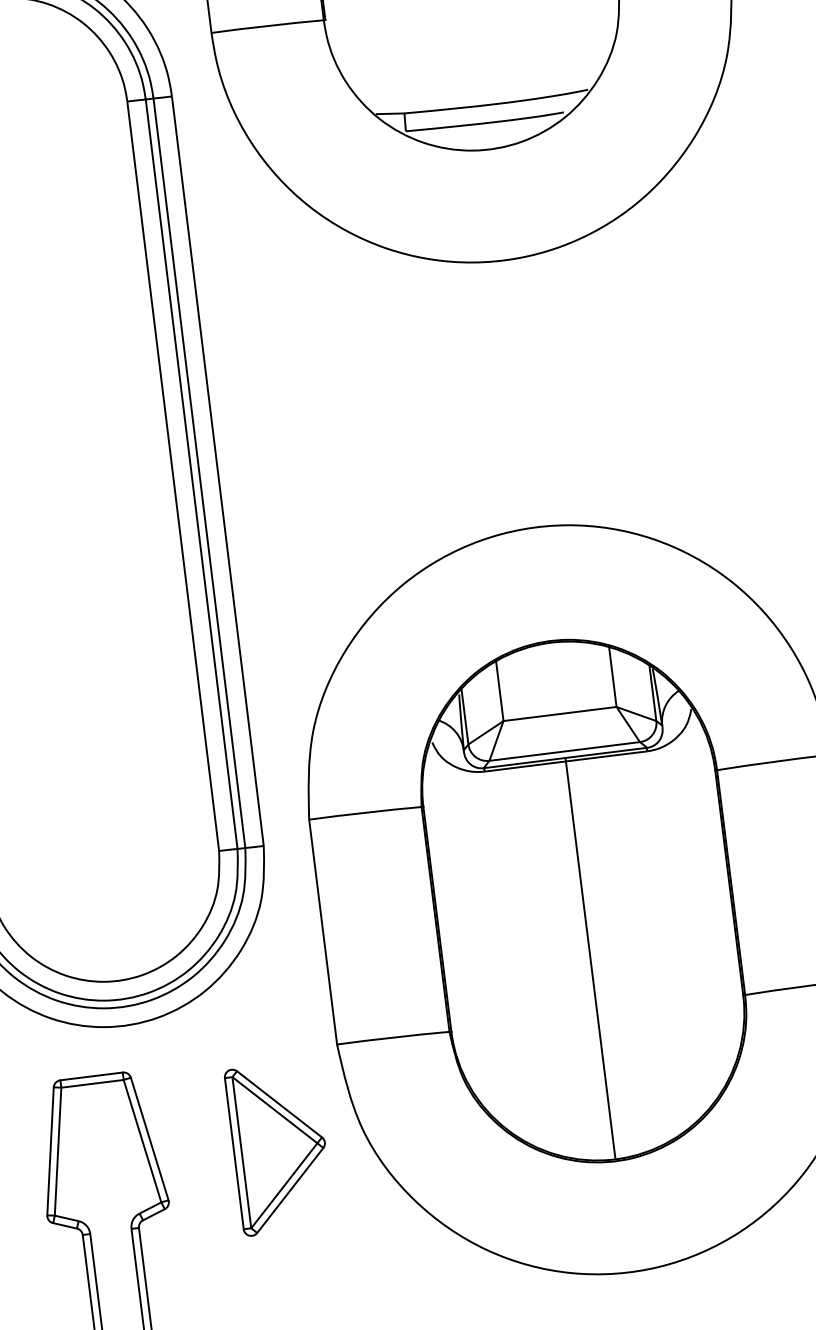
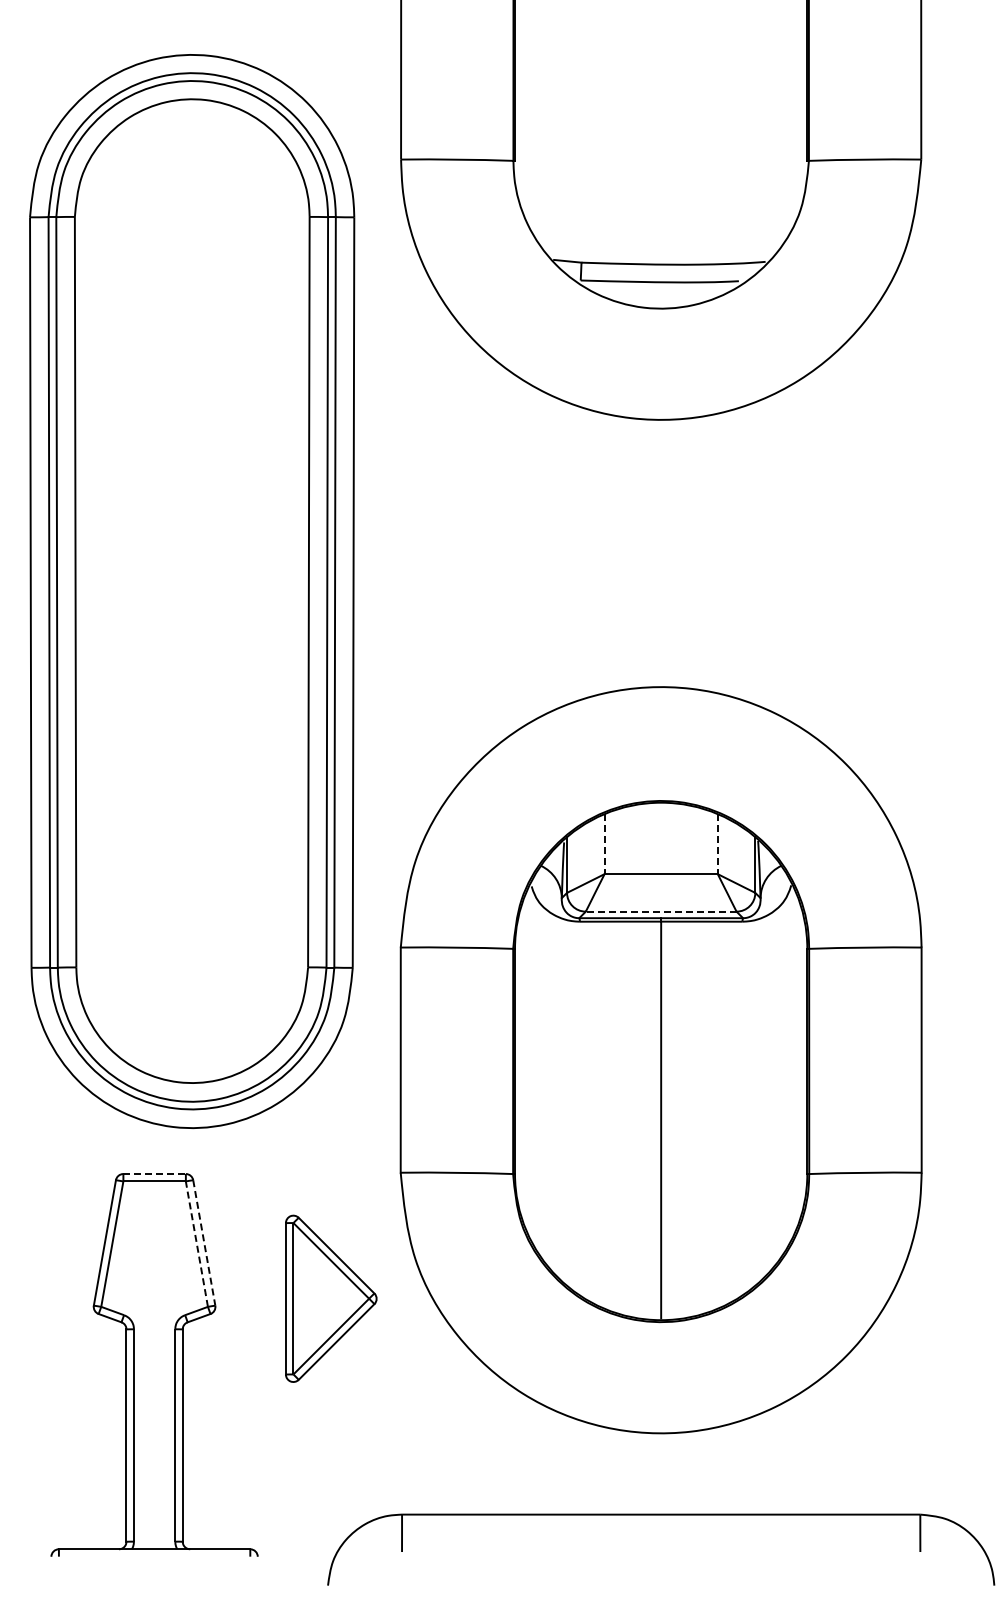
line: (612, 677) -> (717, 844), solid -> dashed
line: (499, 691) -> (604, 844), solid -> dashed
line: (564, 751) -> (660, 911), solid -> dashed
line: (92, 1076) -> (155, 1174), solid -> dashed
line: (149, 1138) -> (204, 1242), solid -> dashed
line: (142, 1141) -> (196, 1244), solid -> dashed
part: (279, 1147) -> (331, 1298), moved

